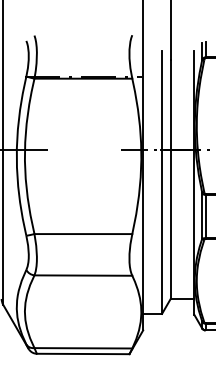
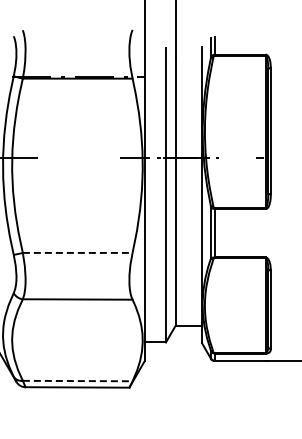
line: (83, 233) -> (77, 252), solid -> dashed
line: (83, 348) -> (77, 381), solid -> dashed

